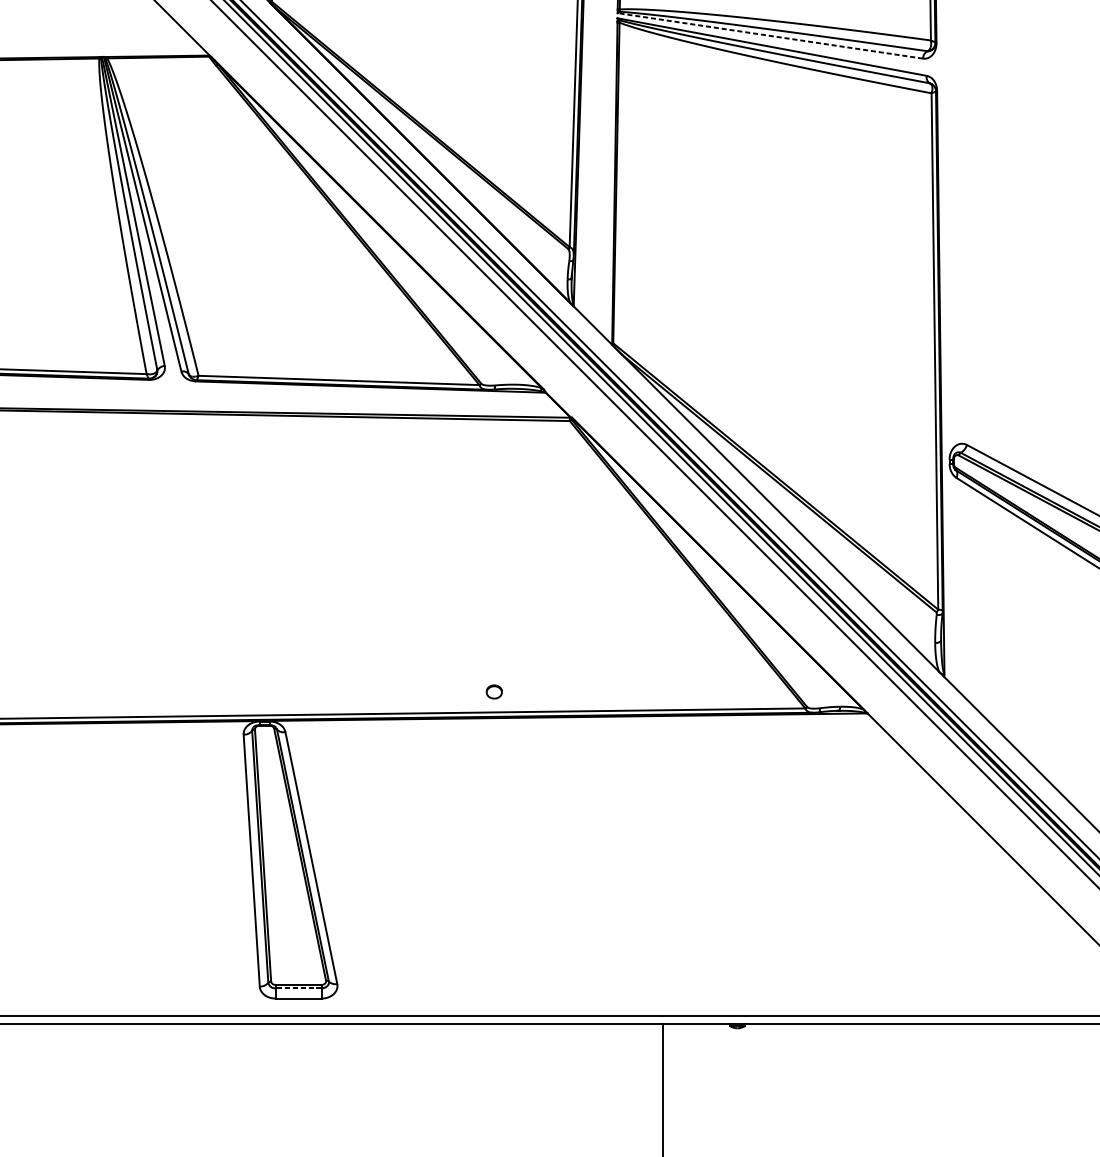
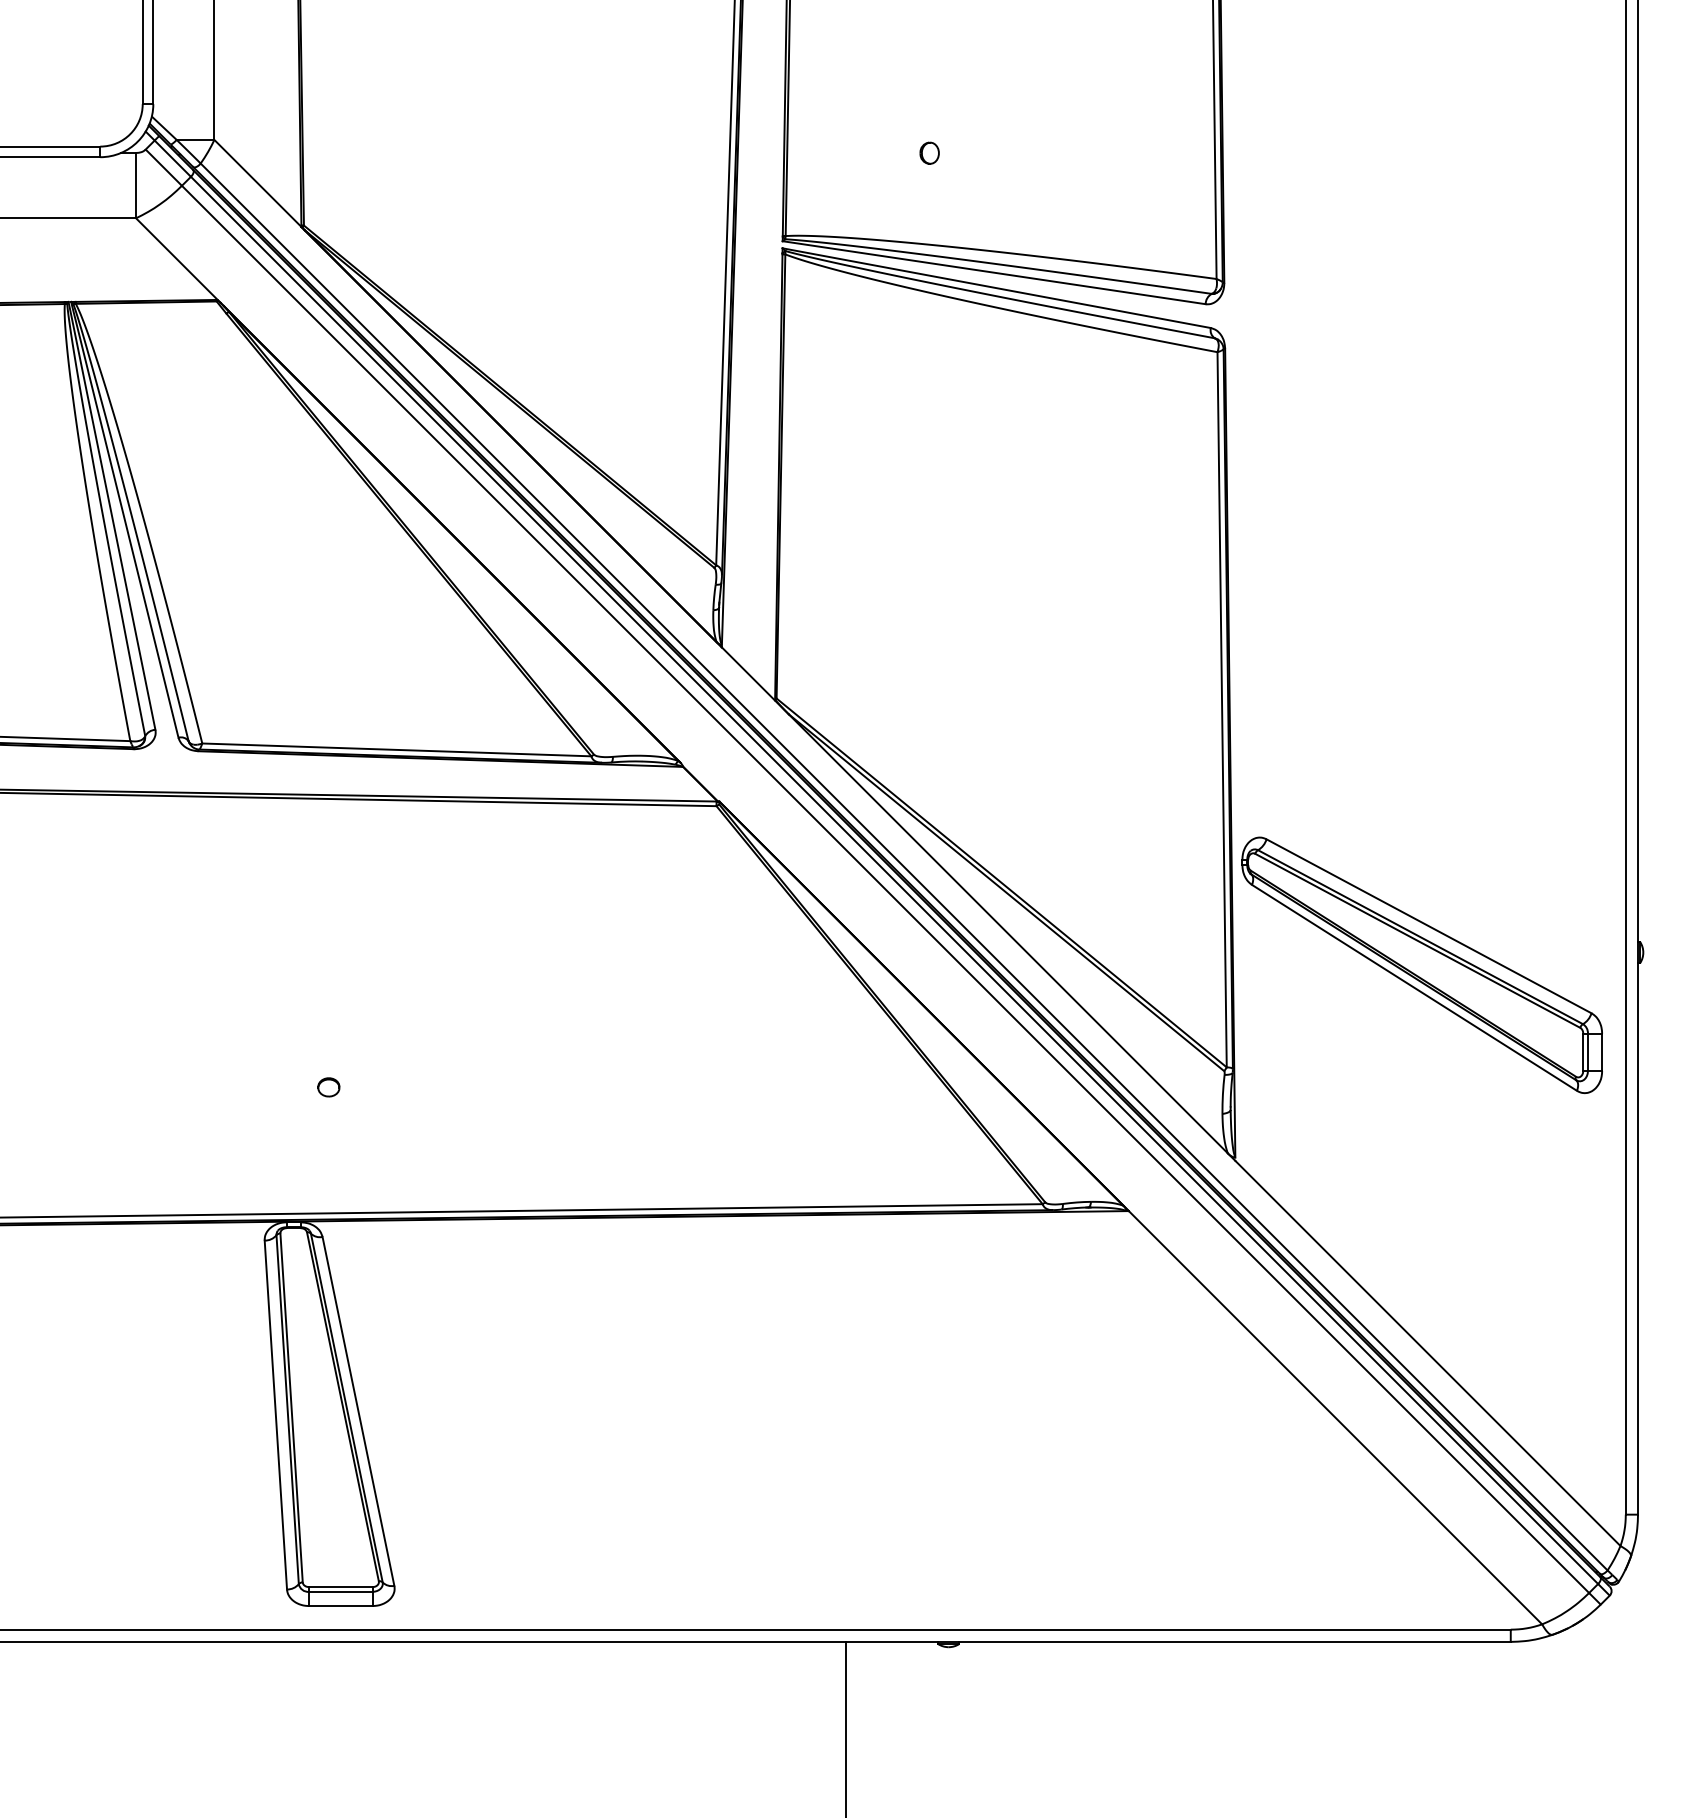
line: (770, 35) -> (994, 272), dashed -> solid
part: (494, 692) -> (328, 1087), moved
line: (298, 988) -> (340, 1591), dashed -> solid

